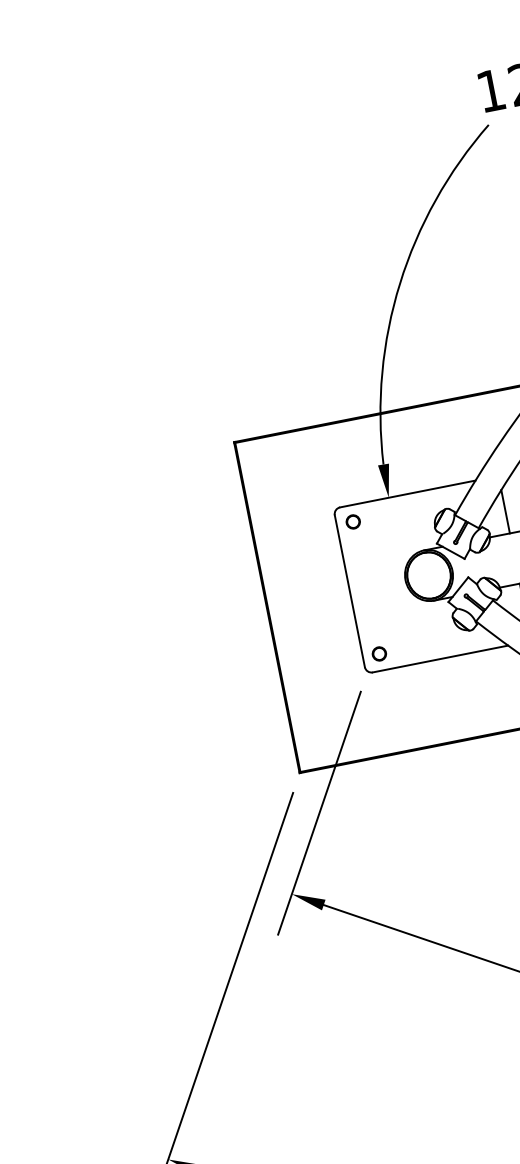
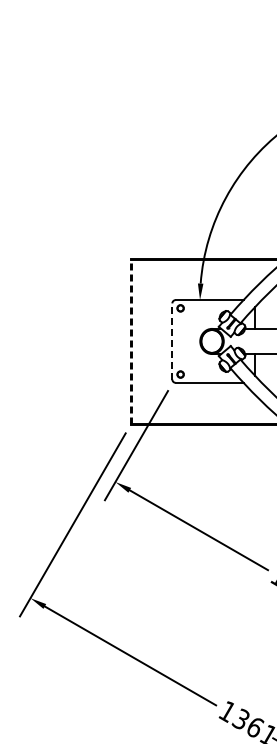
line: (349, 589) -> (172, 340), solid -> dashed
line: (266, 607) -> (130, 341), solid -> dashed

